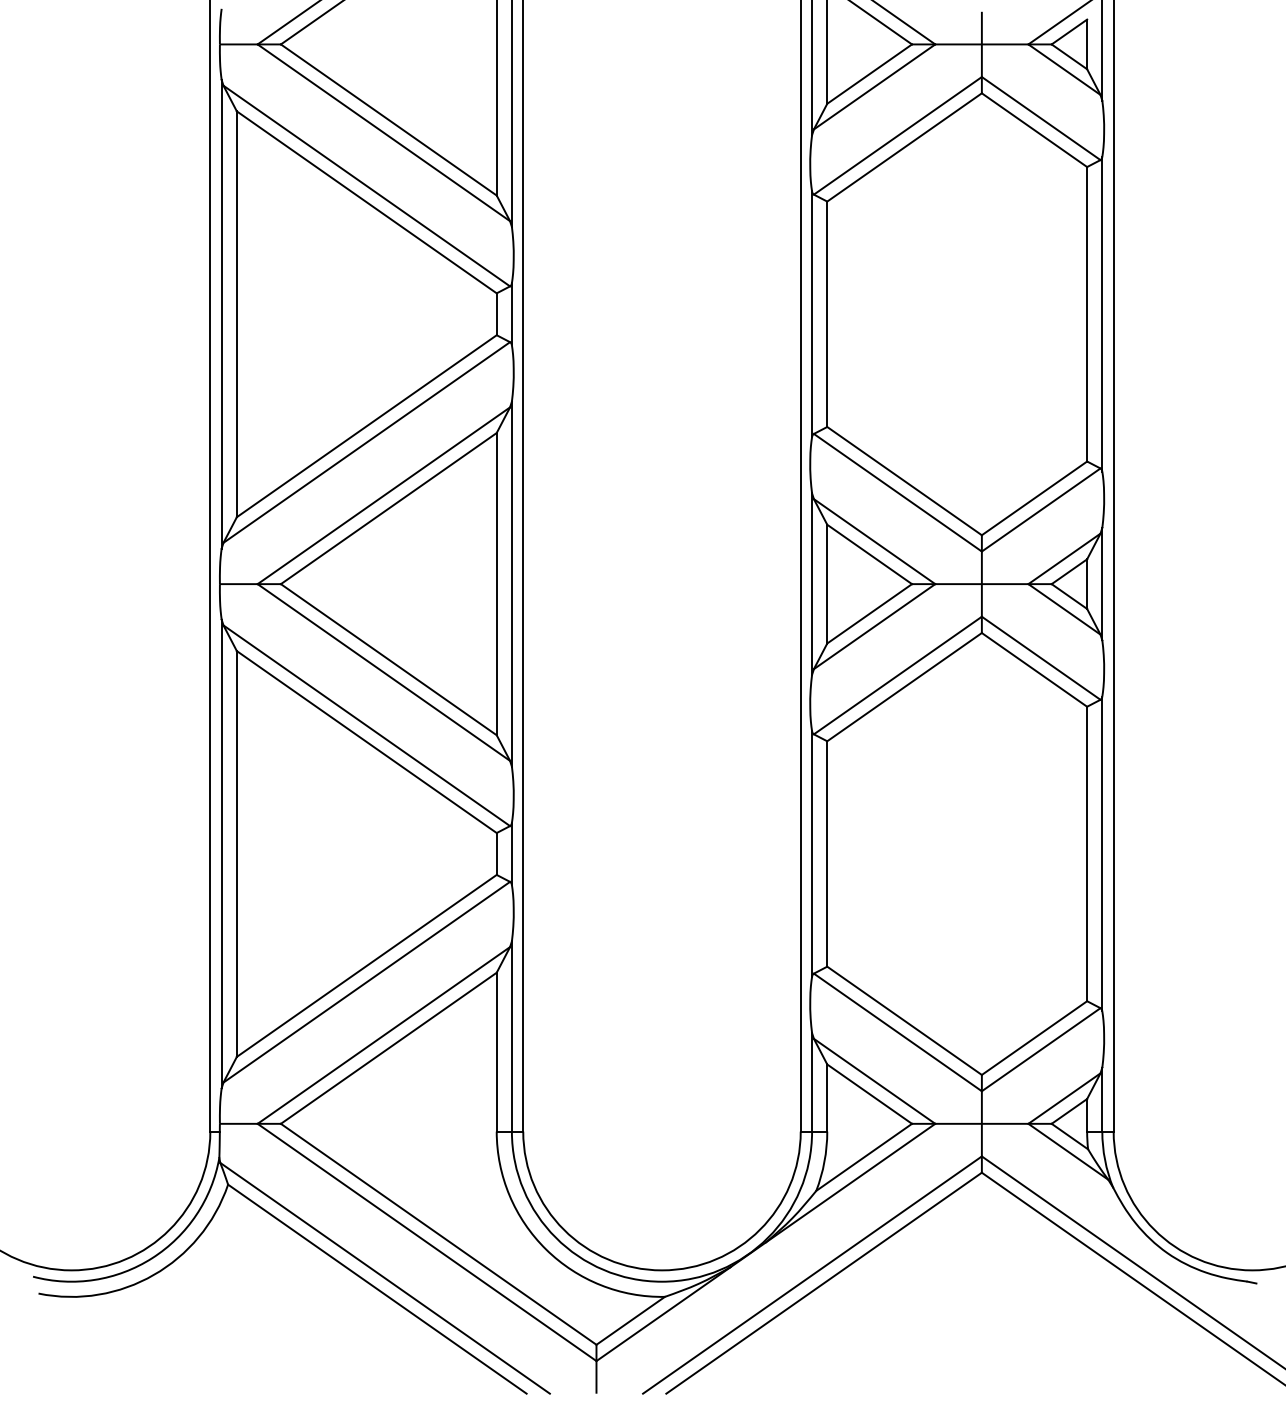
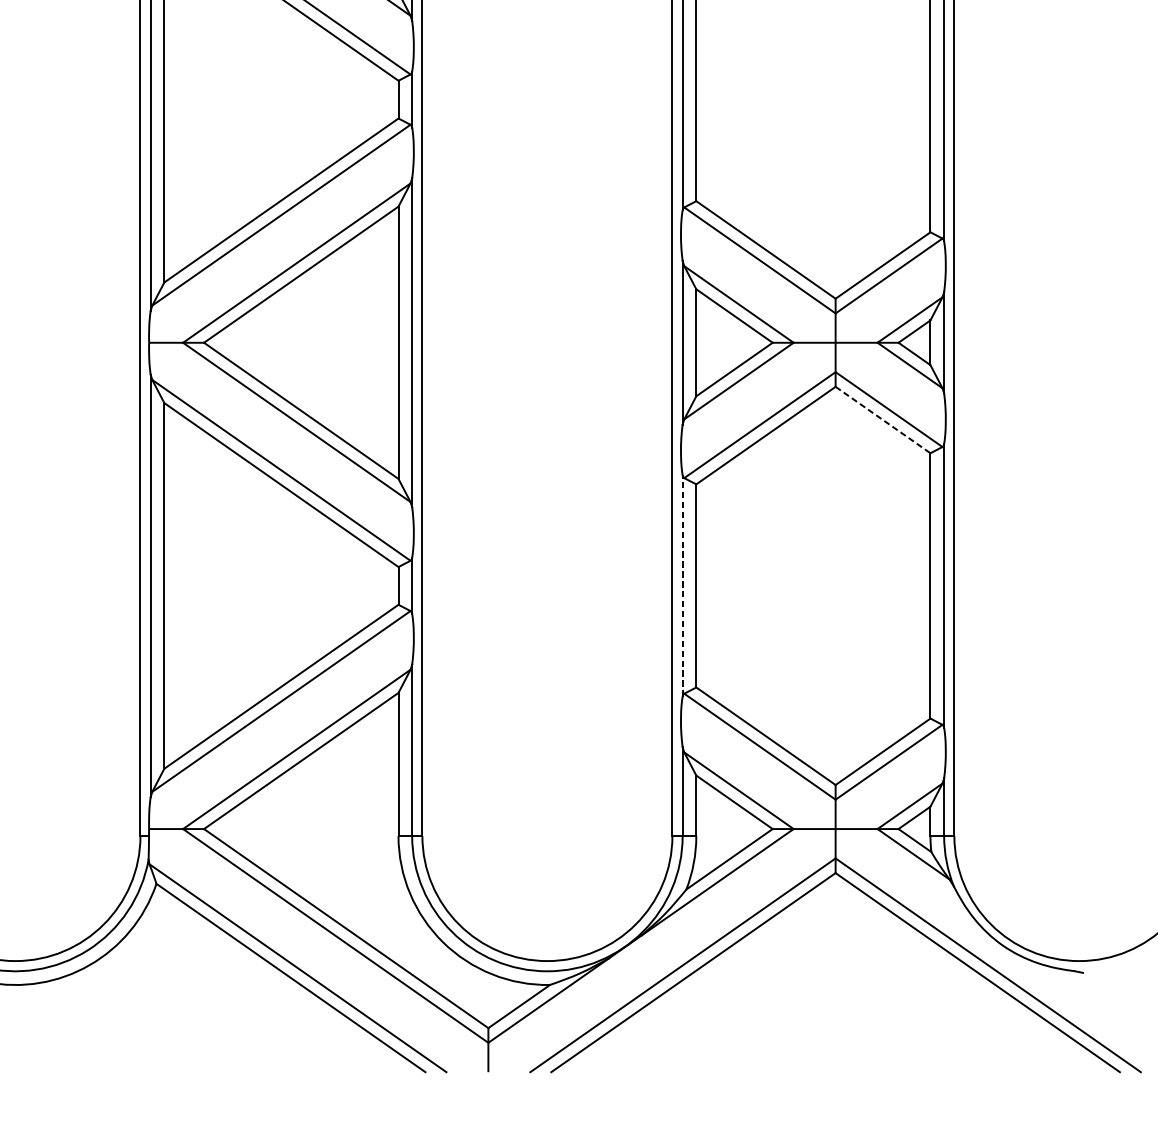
line: (1034, 670) -> (883, 420), solid -> dashed
line: (812, 853) -> (683, 585), solid -> dashed

